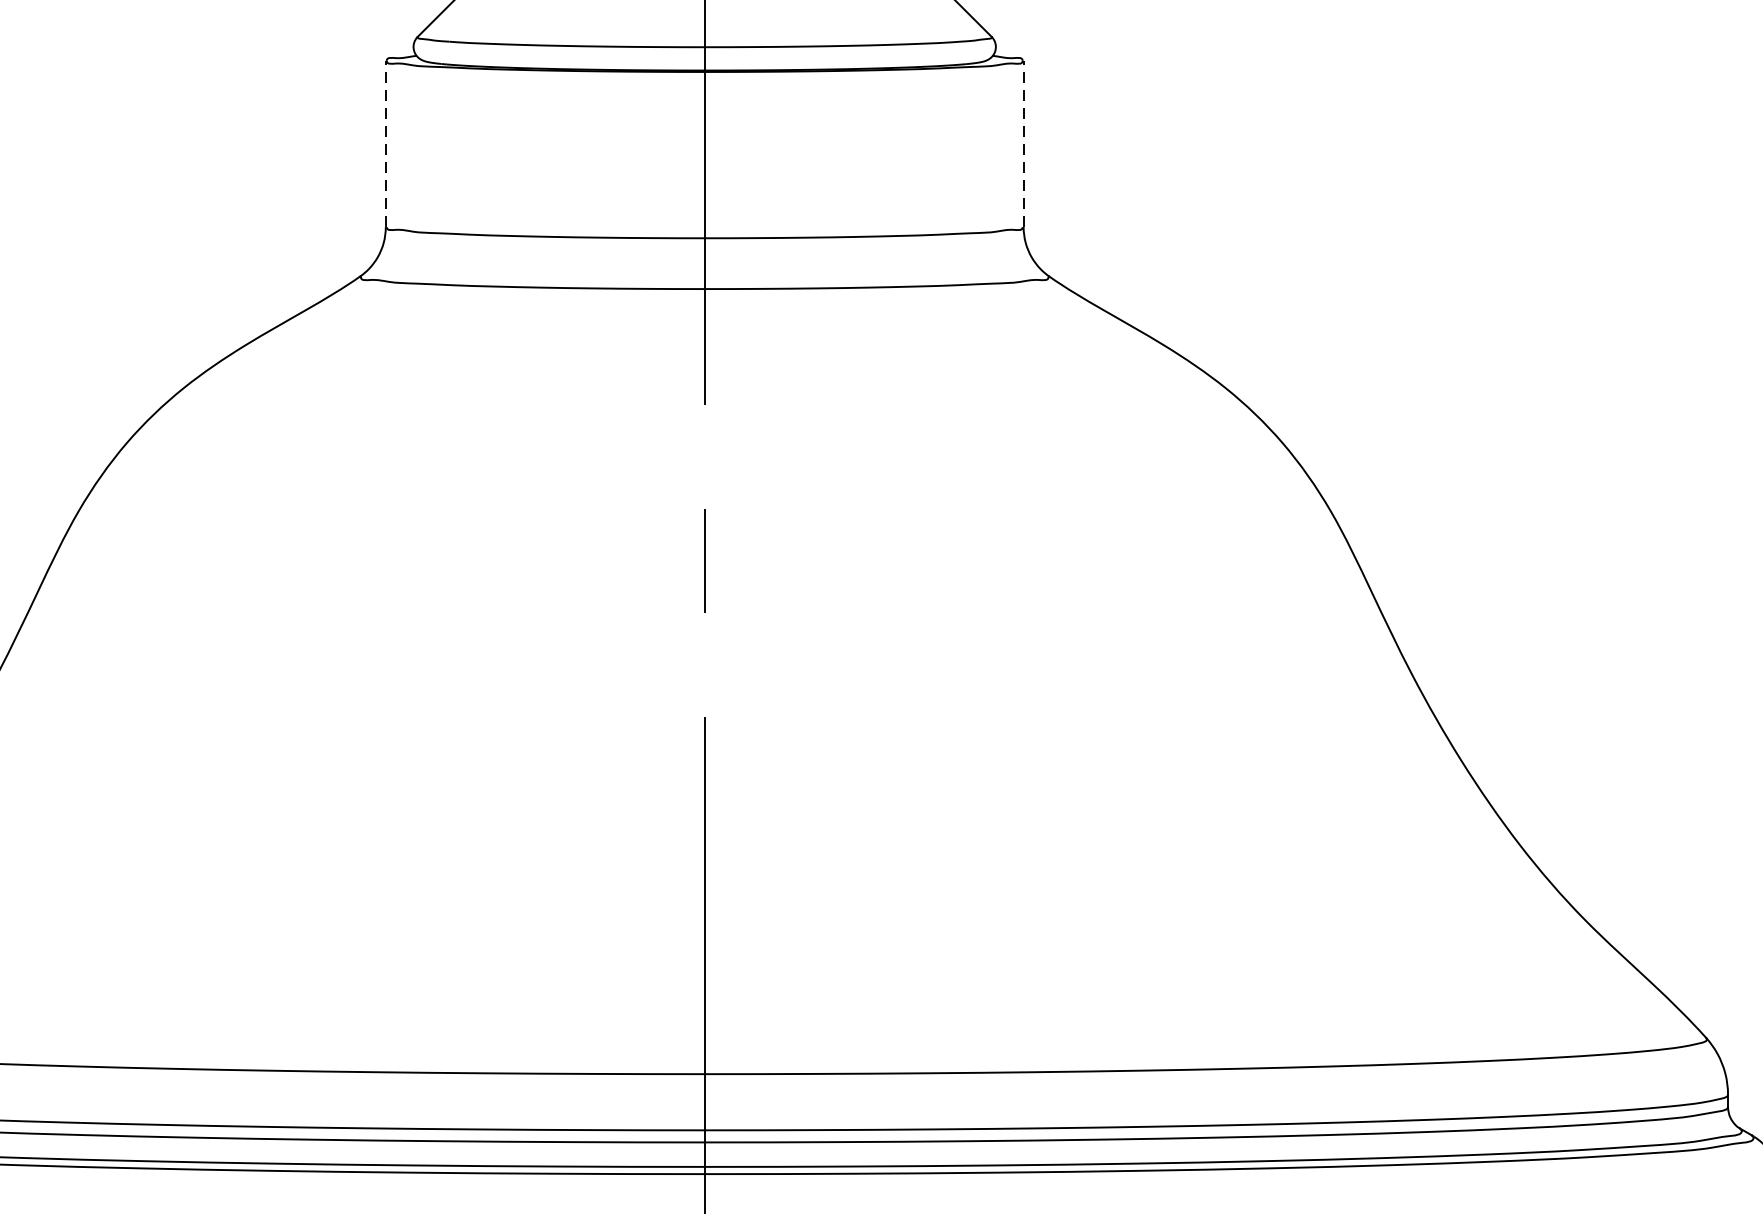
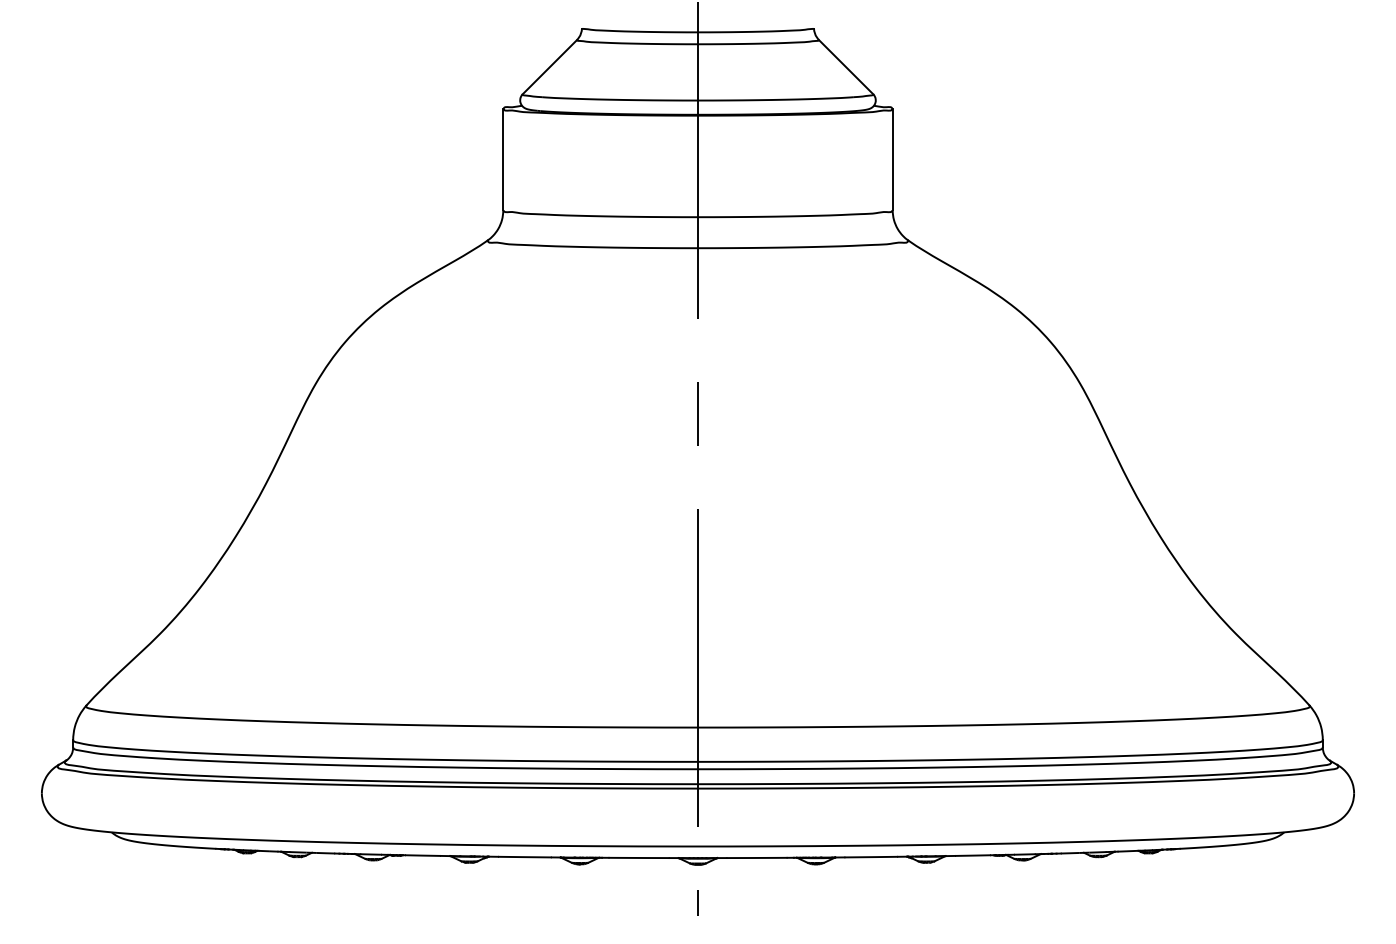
line: (386, 143) -> (503, 159), dashed -> solid
line: (1023, 143) -> (892, 159), dashed -> solid

